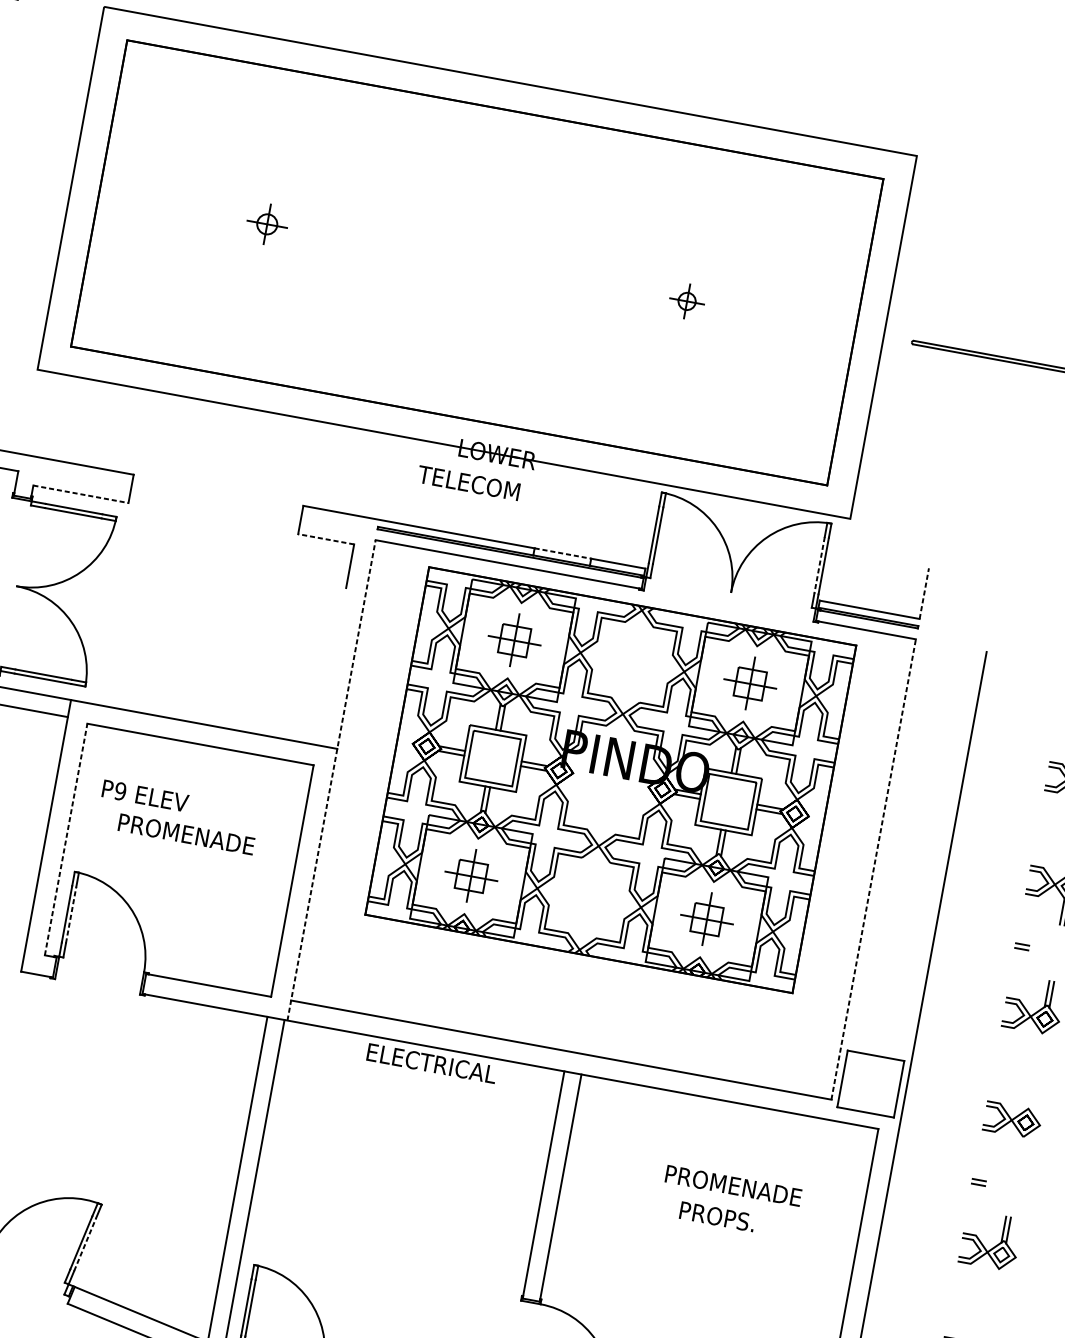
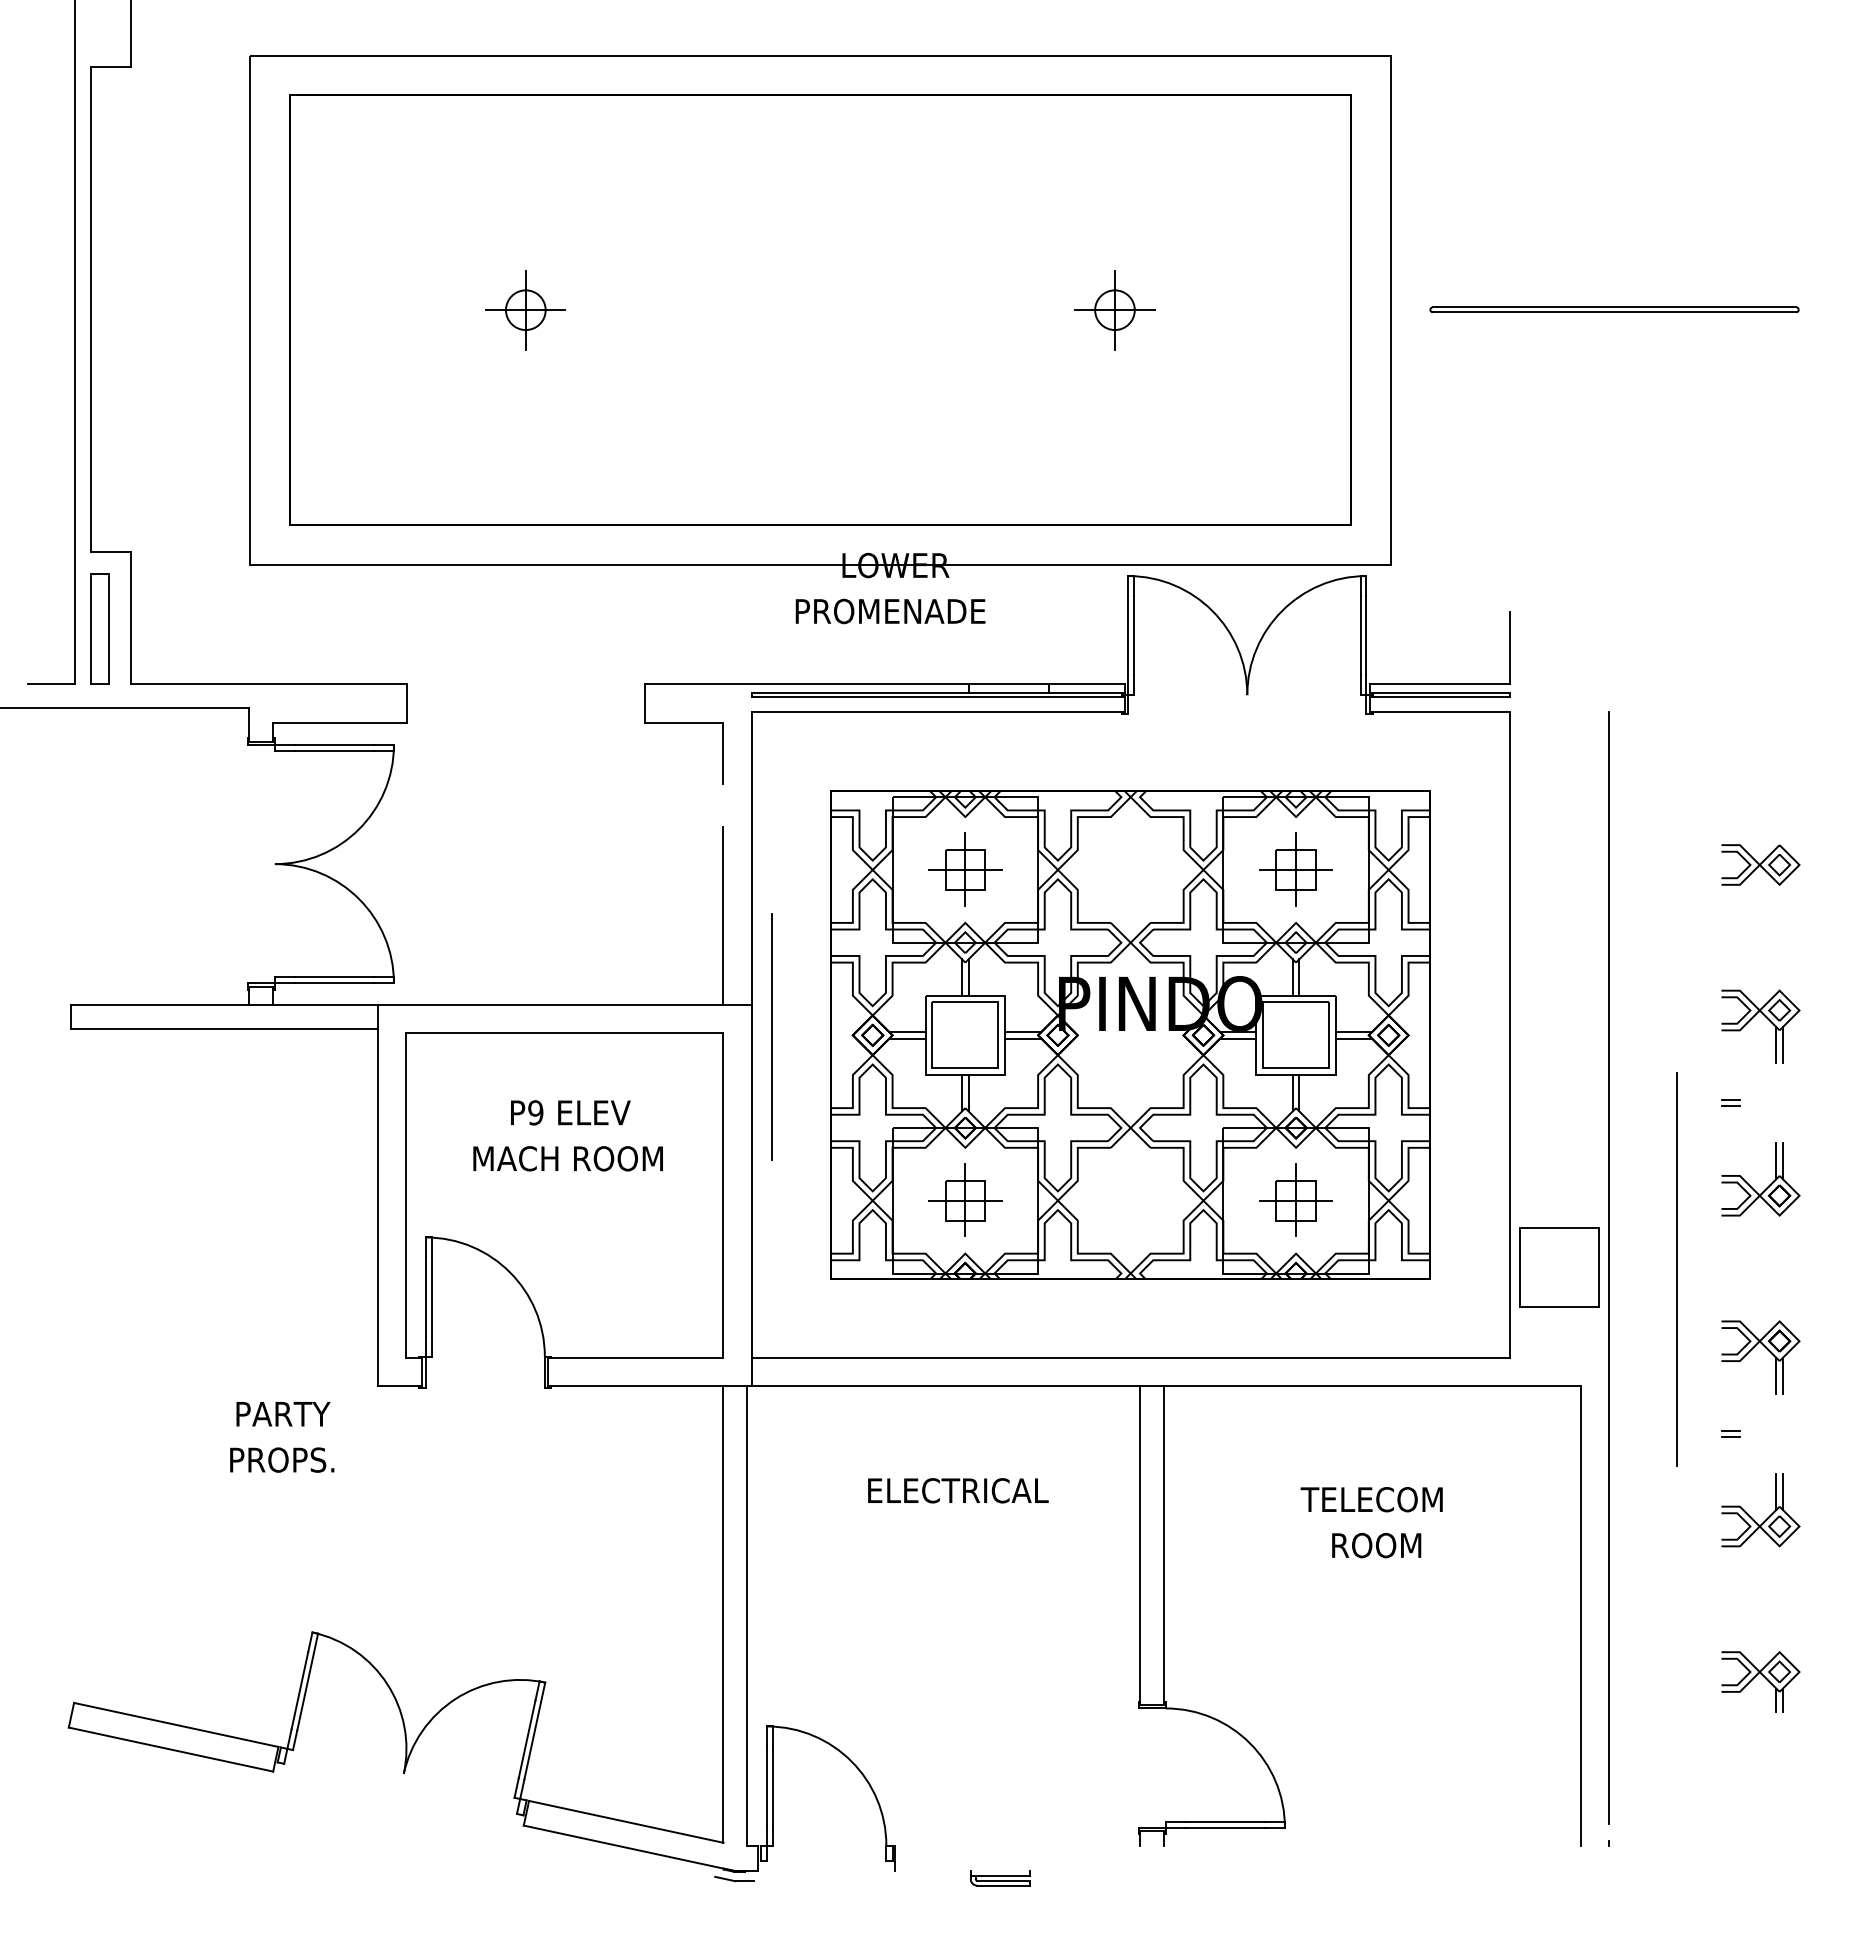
part: (267, 224) -> (525, 310), size x1.43
part: (686, 301) -> (1114, 310), size x1.67
text: (486, 486) -> (888, 611), TELECOM -> PROMENADE
line: (80, 494) -> (339, 723), dashed -> solid
line: (325, 539) -> (683, 723), dashed -> solid
line: (563, 553) -> (1009, 683), dashed -> solid
line: (819, 565) -> (1360, 635), dashed -> solid
line: (924, 593) -> (1509, 647), dashed -> solid
line: (328, 682) -> (723, 916), added
line: (348, 774) -> (772, 1037), added
line: (331, 779) -> (751, 1048), dashed -> solid
part: (610, 779) -> (1130, 1034), moved
text: (145, 795) -> (570, 1112), moved
text: (187, 834) -> (569, 1158), PROMENADE -> MACH ROOM
line: (65, 839) -> (405, 1195), dashed -> solid
line: (873, 869) -> (1509, 1034), dashed -> solid
line: (71, 914) -> (431, 1296), dashed -> solid
line: (961, 1058) -> (1676, 1269), added
text: (432, 1063) -> (958, 1490), moved
part: (870, 1084) -> (1559, 1267), moved
line: (1019, 1146) -> (1776, 1375), added
line: (1023, 1147) -> (1782, 1375), added
text: (732, 1185) -> (1396, 1499), PROMENADE -> TELECOM
text: (718, 1216) -> (1385, 1545), PROPS. -> ROOM
line: (85, 1244) -> (532, 1740), dashed -> solid

